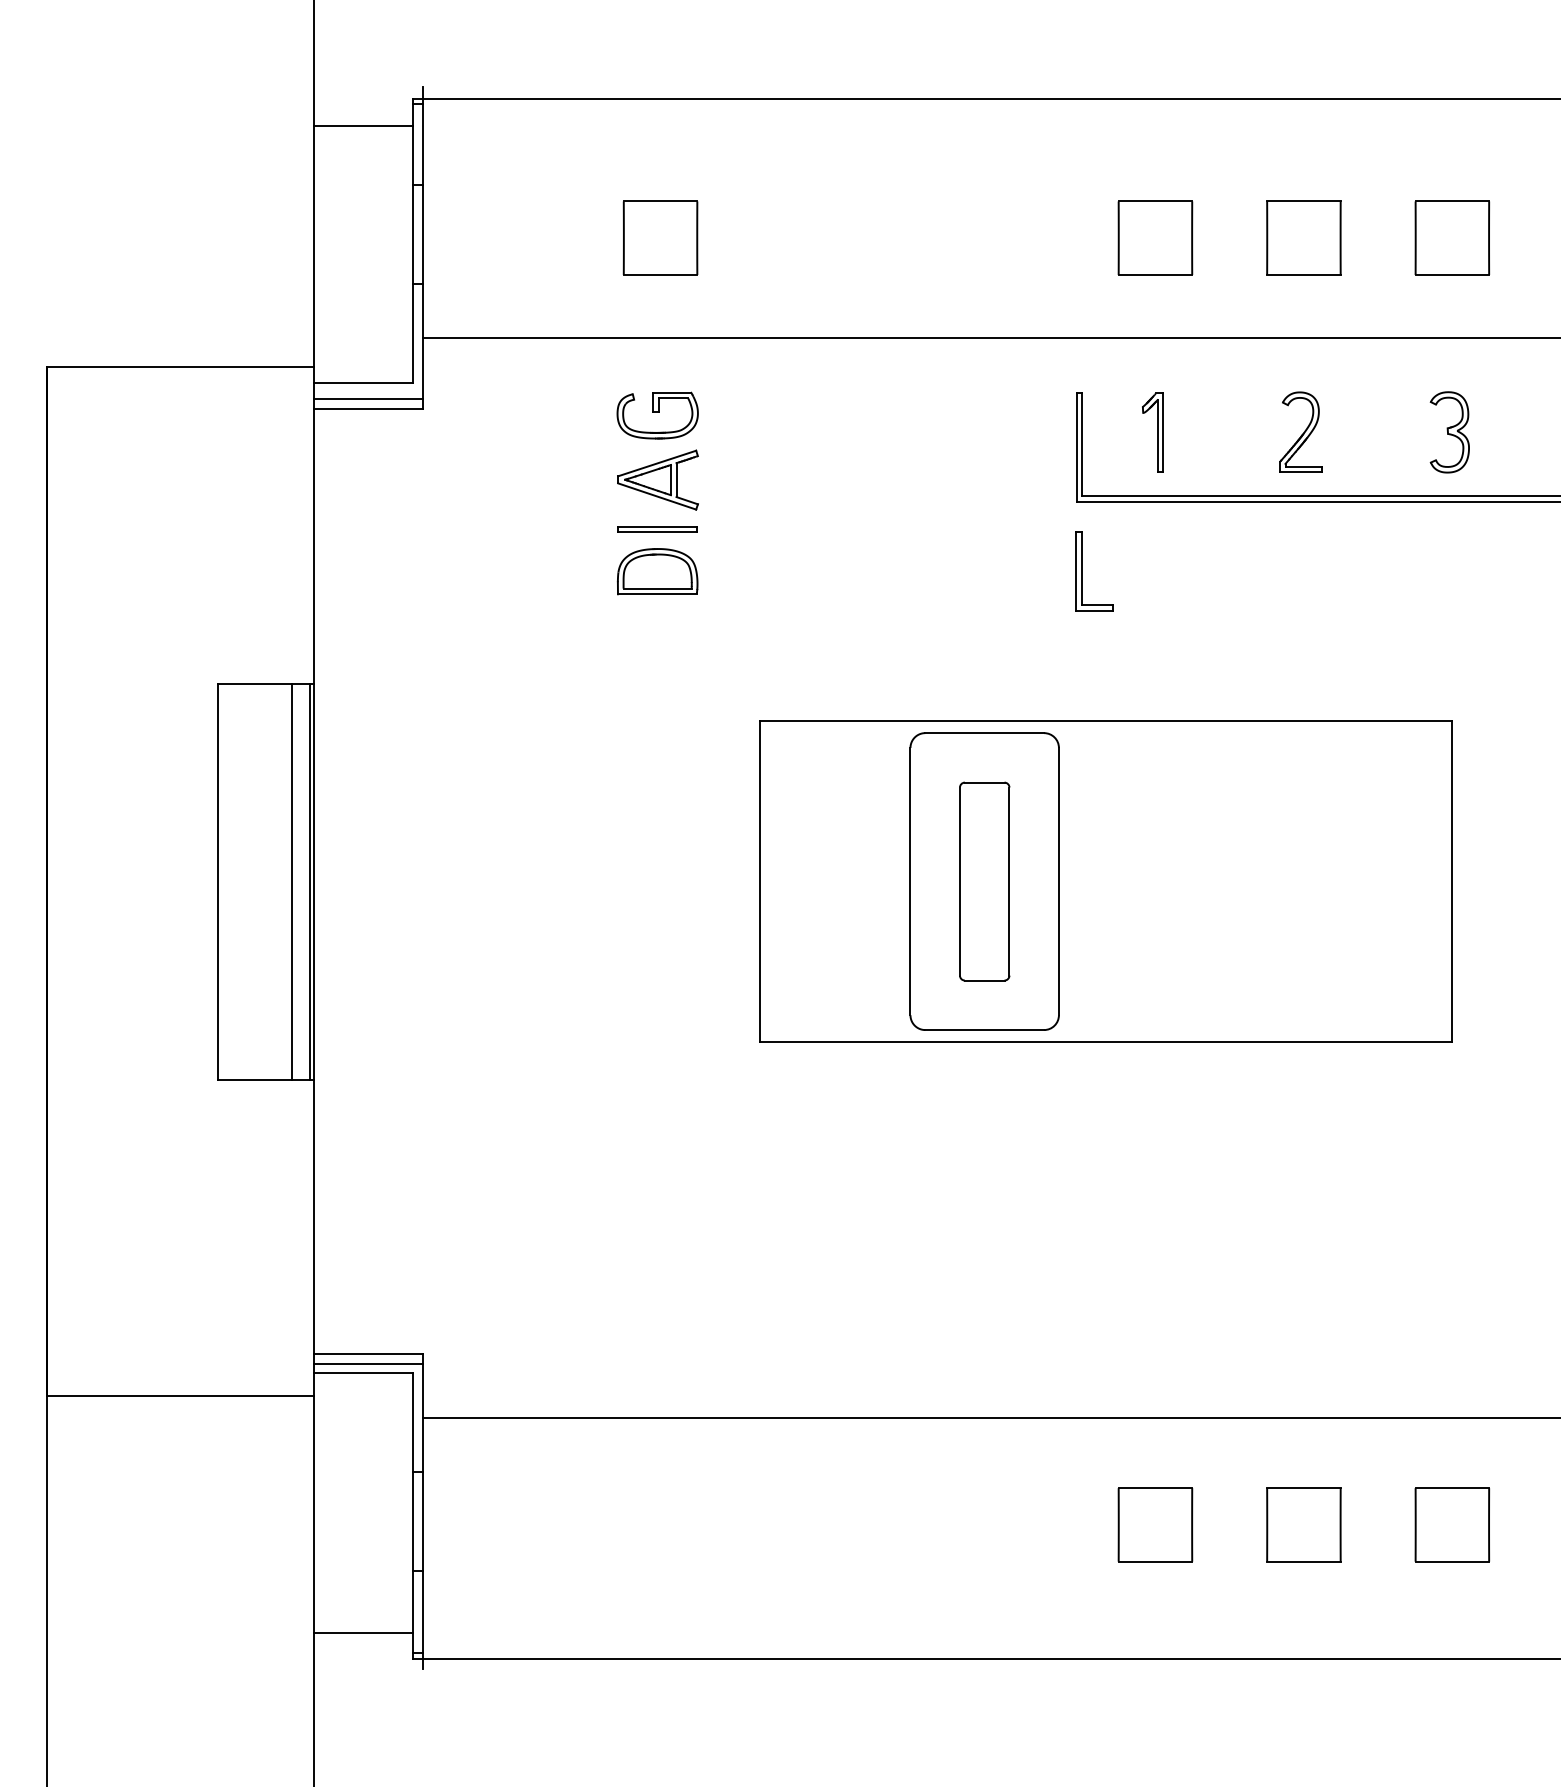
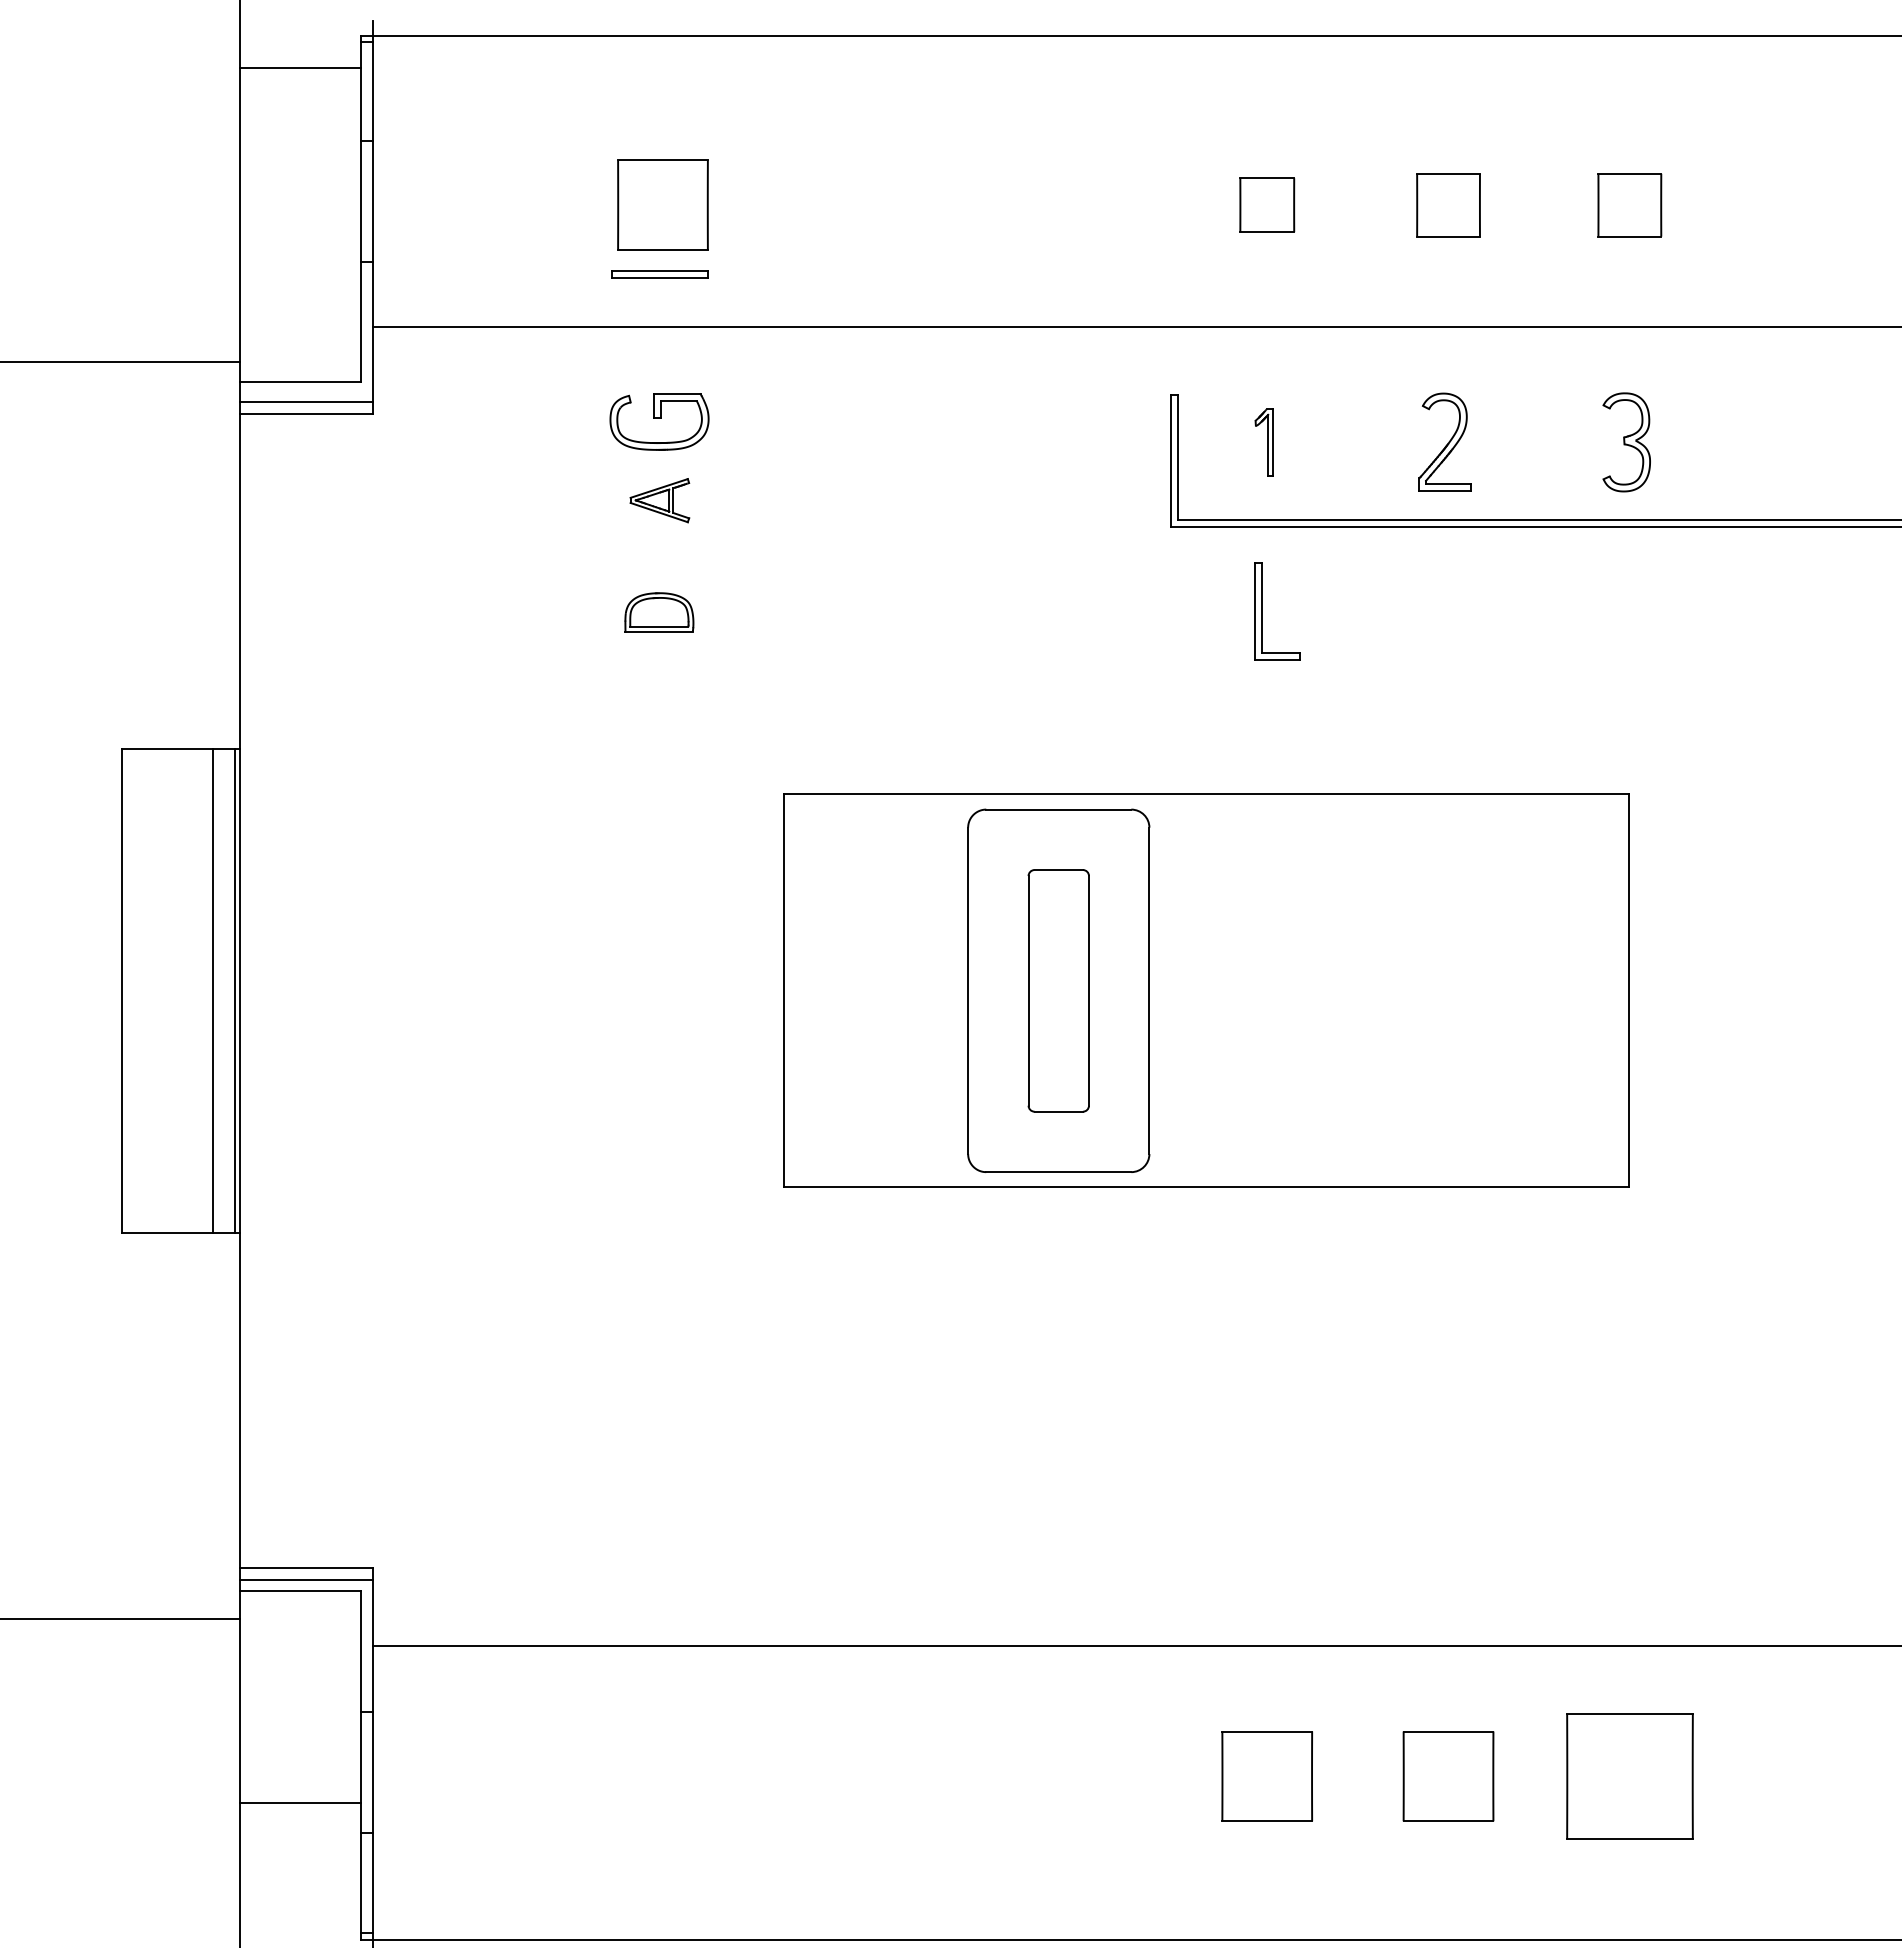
part: (1155, 237) -> (1267, 204), size x0.6
part: (1303, 237) -> (1448, 204), size x0.7
part: (1452, 237) -> (1629, 204), size x0.7
part: (1152, 432) -> (1263, 442), size x0.7
part: (657, 479) -> (659, 499), size x0.6
part: (657, 529) -> (659, 274), moved
part: (657, 571) -> (659, 612), size x0.7
part: (1082, 571) -> (1262, 612), moved
part: (1451, 1524) -> (1628, 1775), size x1.4
line: (363, 1633) -> (300, 1802), moved

